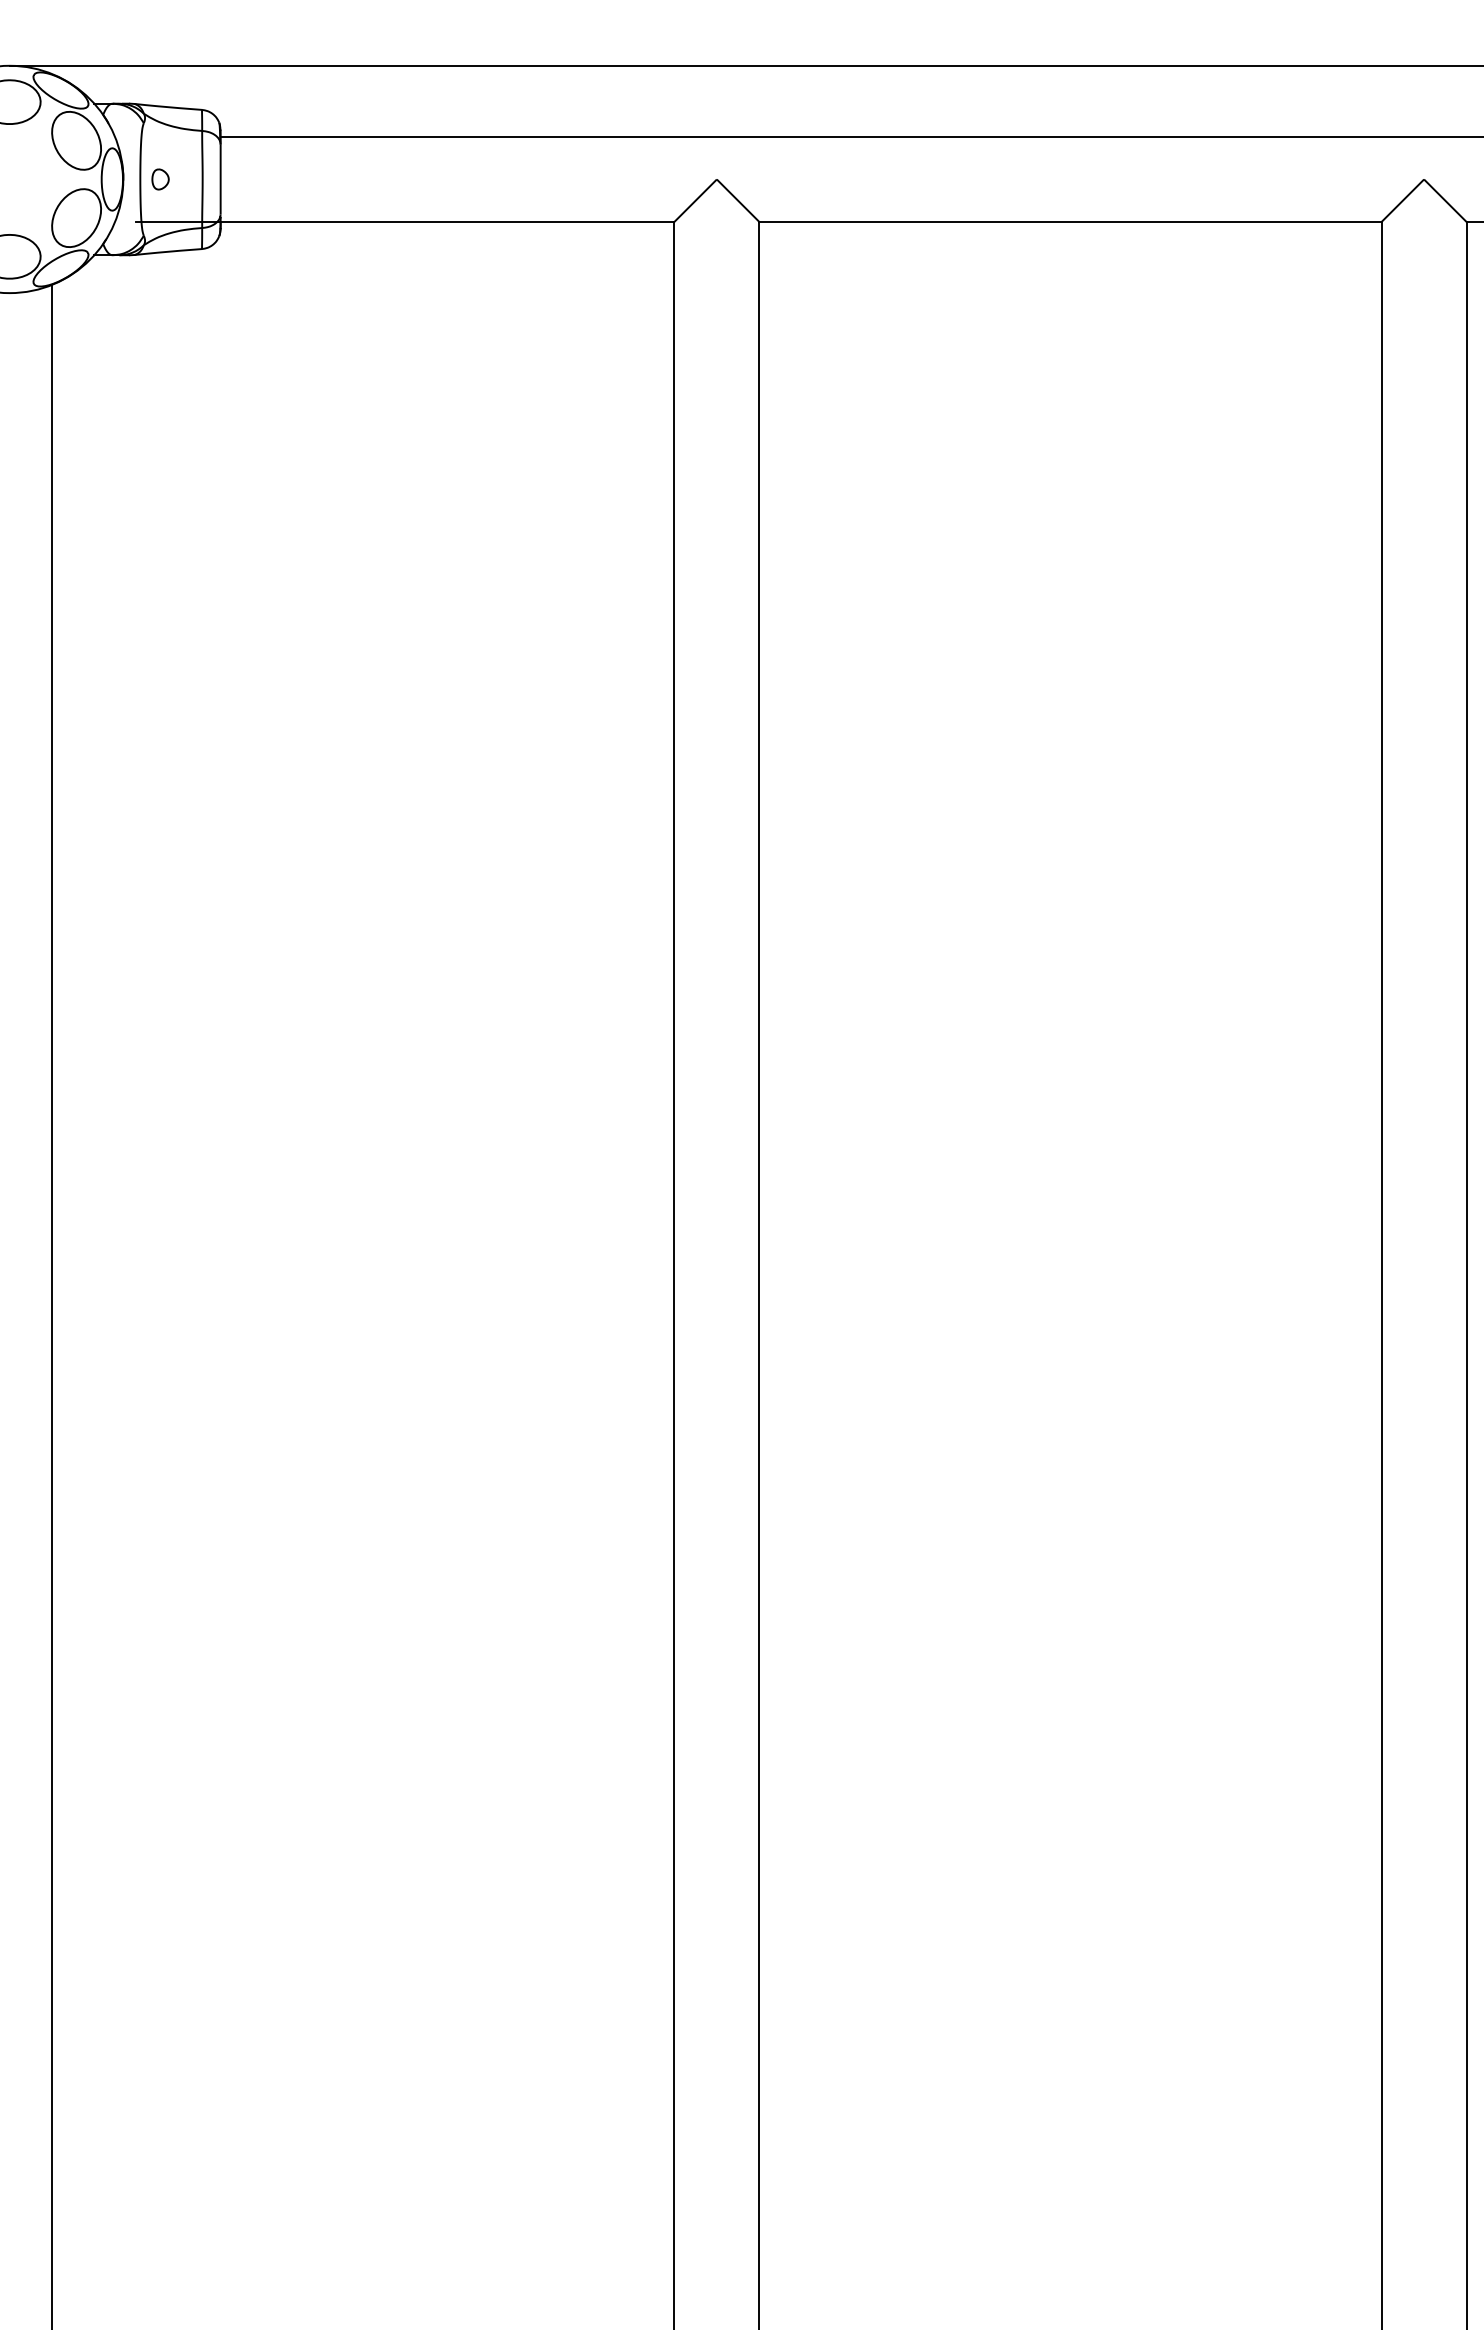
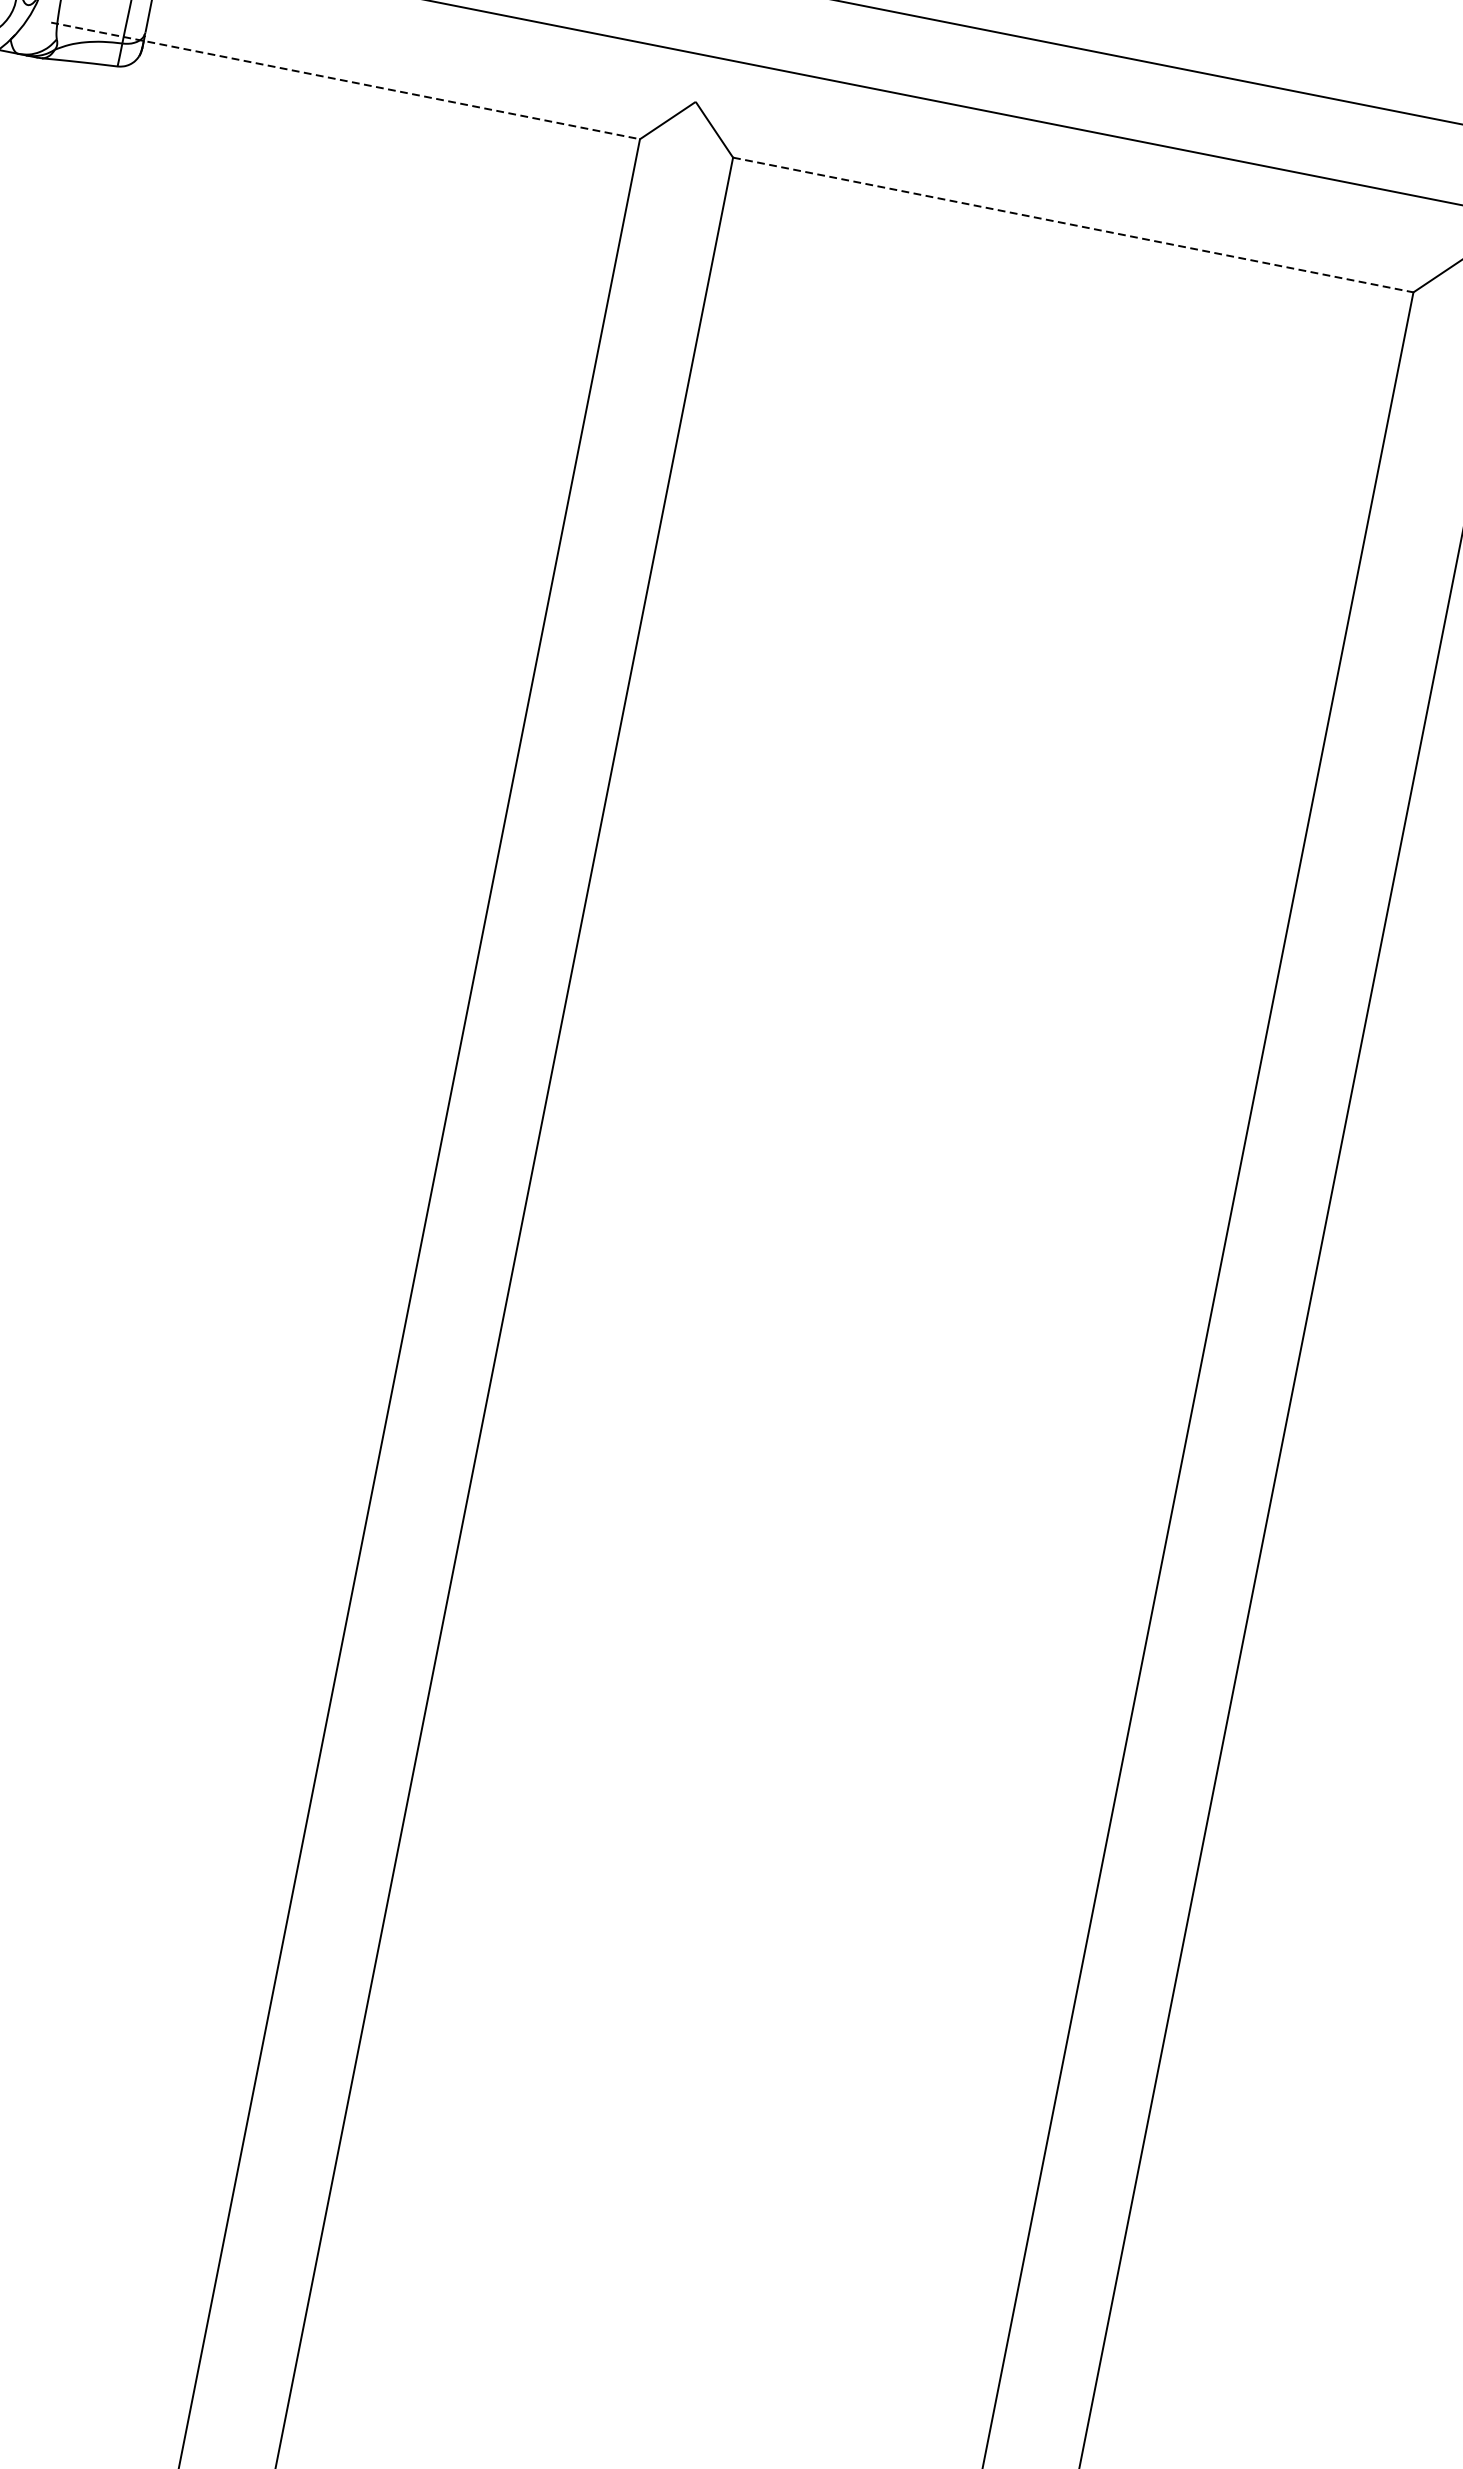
line: (405, 222) -> (345, 81), solid -> dashed
line: (1070, 222) -> (1073, 225), solid -> dashed

